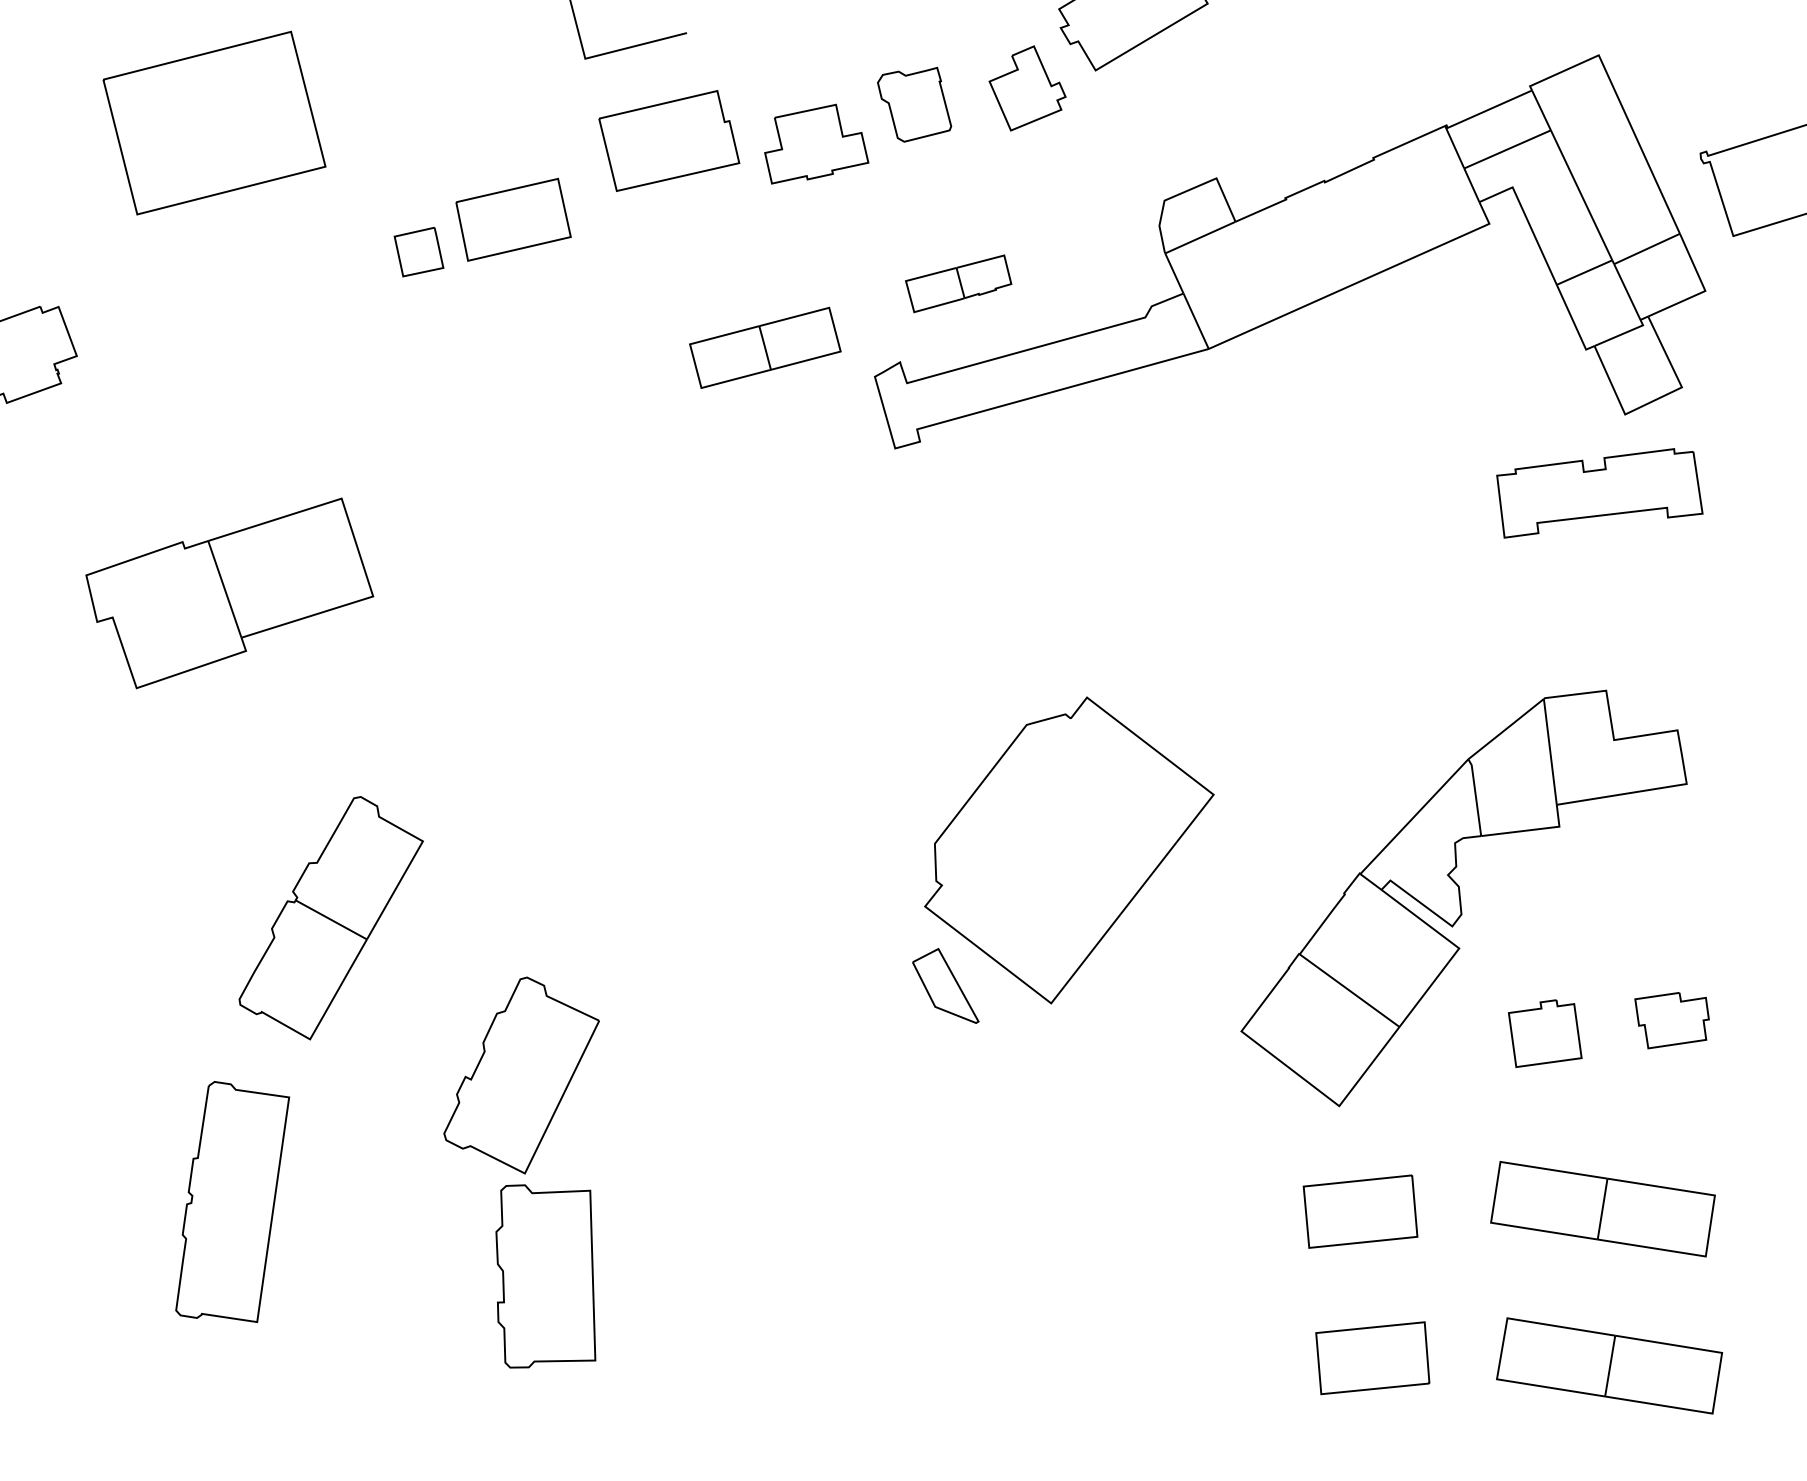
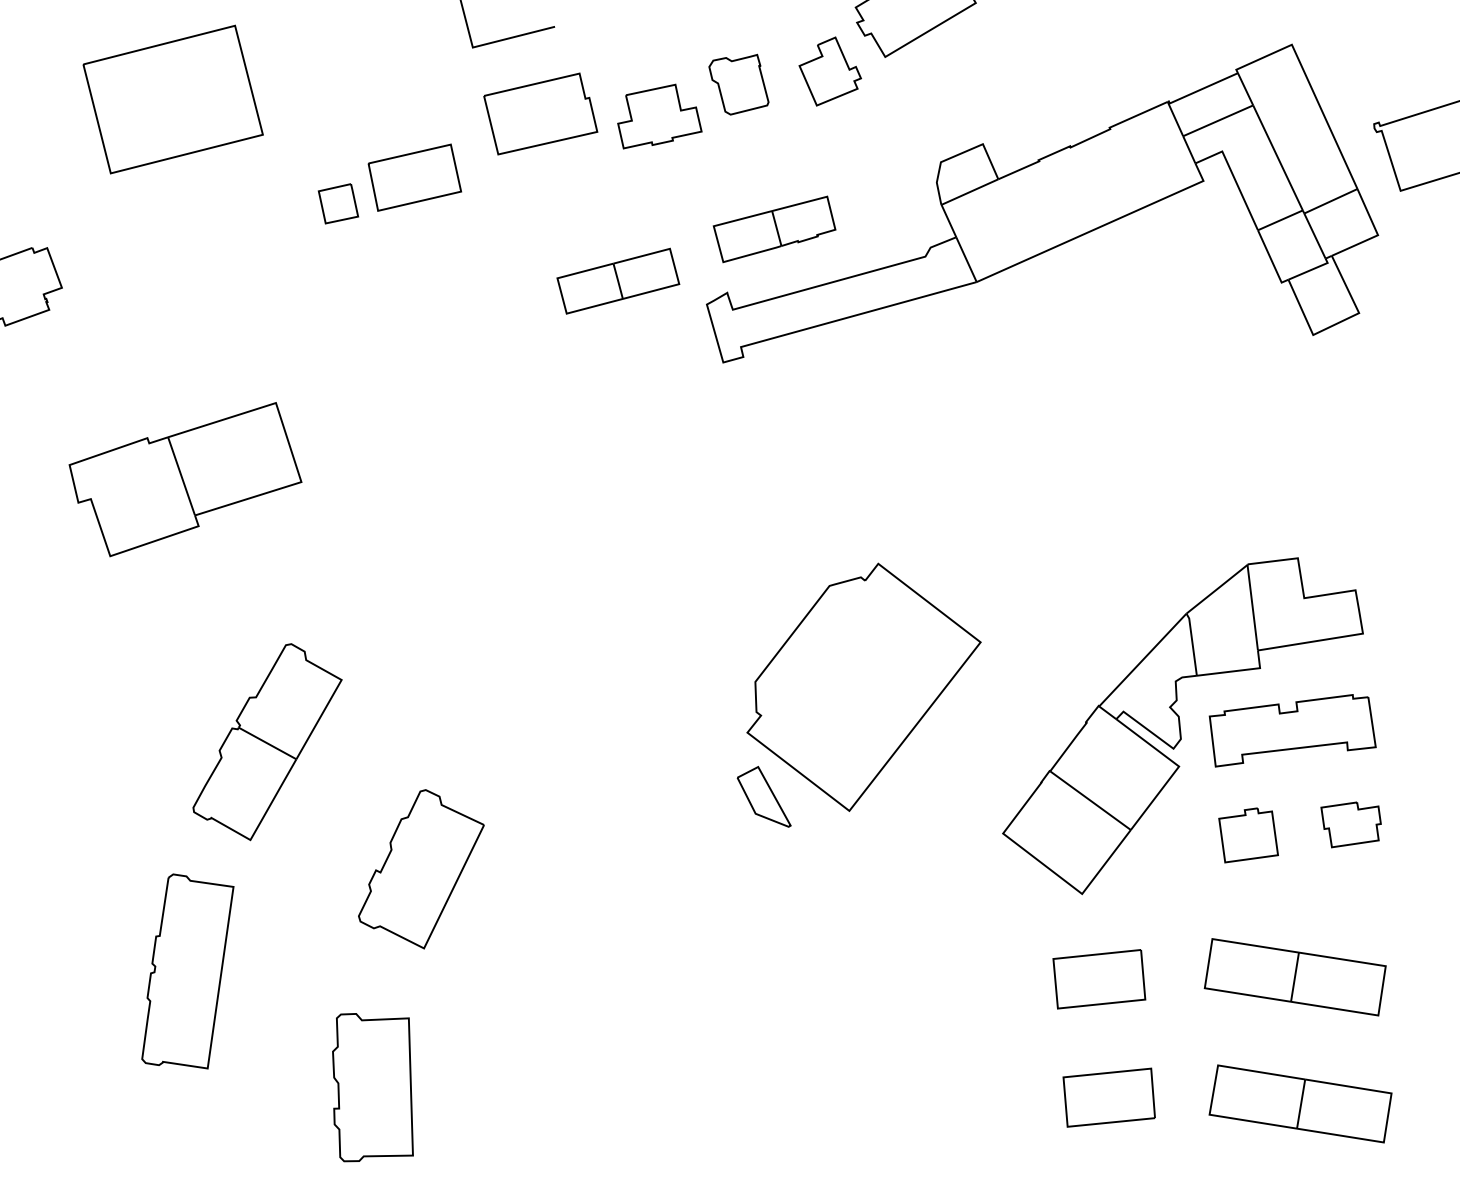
part: (958, 283) -> (774, 229), size x1.43
part: (1599, 493) -> (1292, 730), moved
part: (545, 1276) -> (372, 1087), moved

